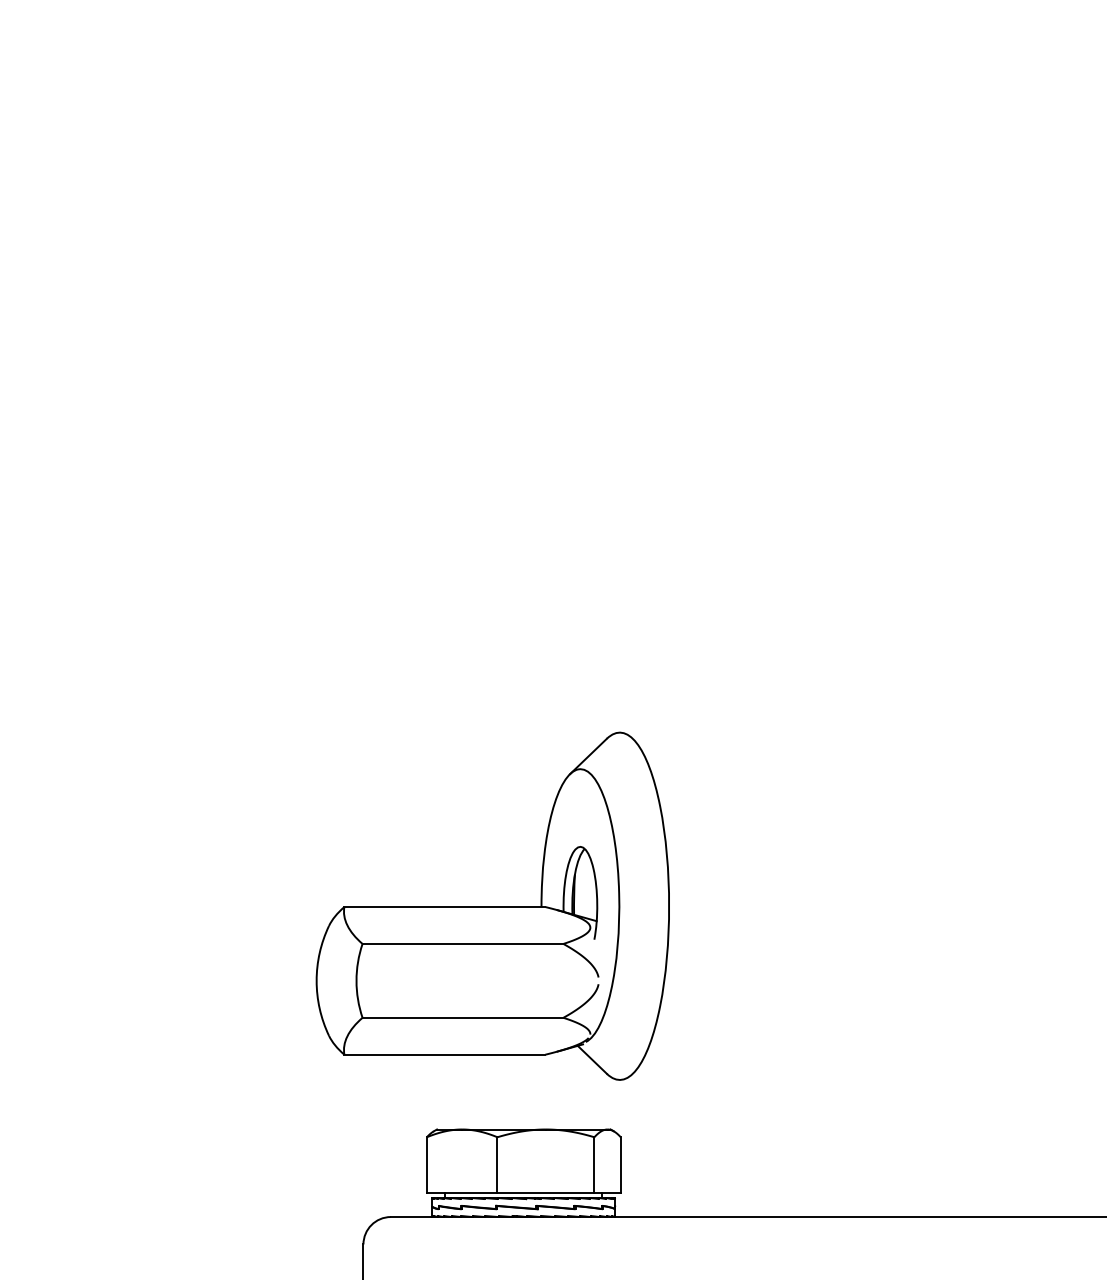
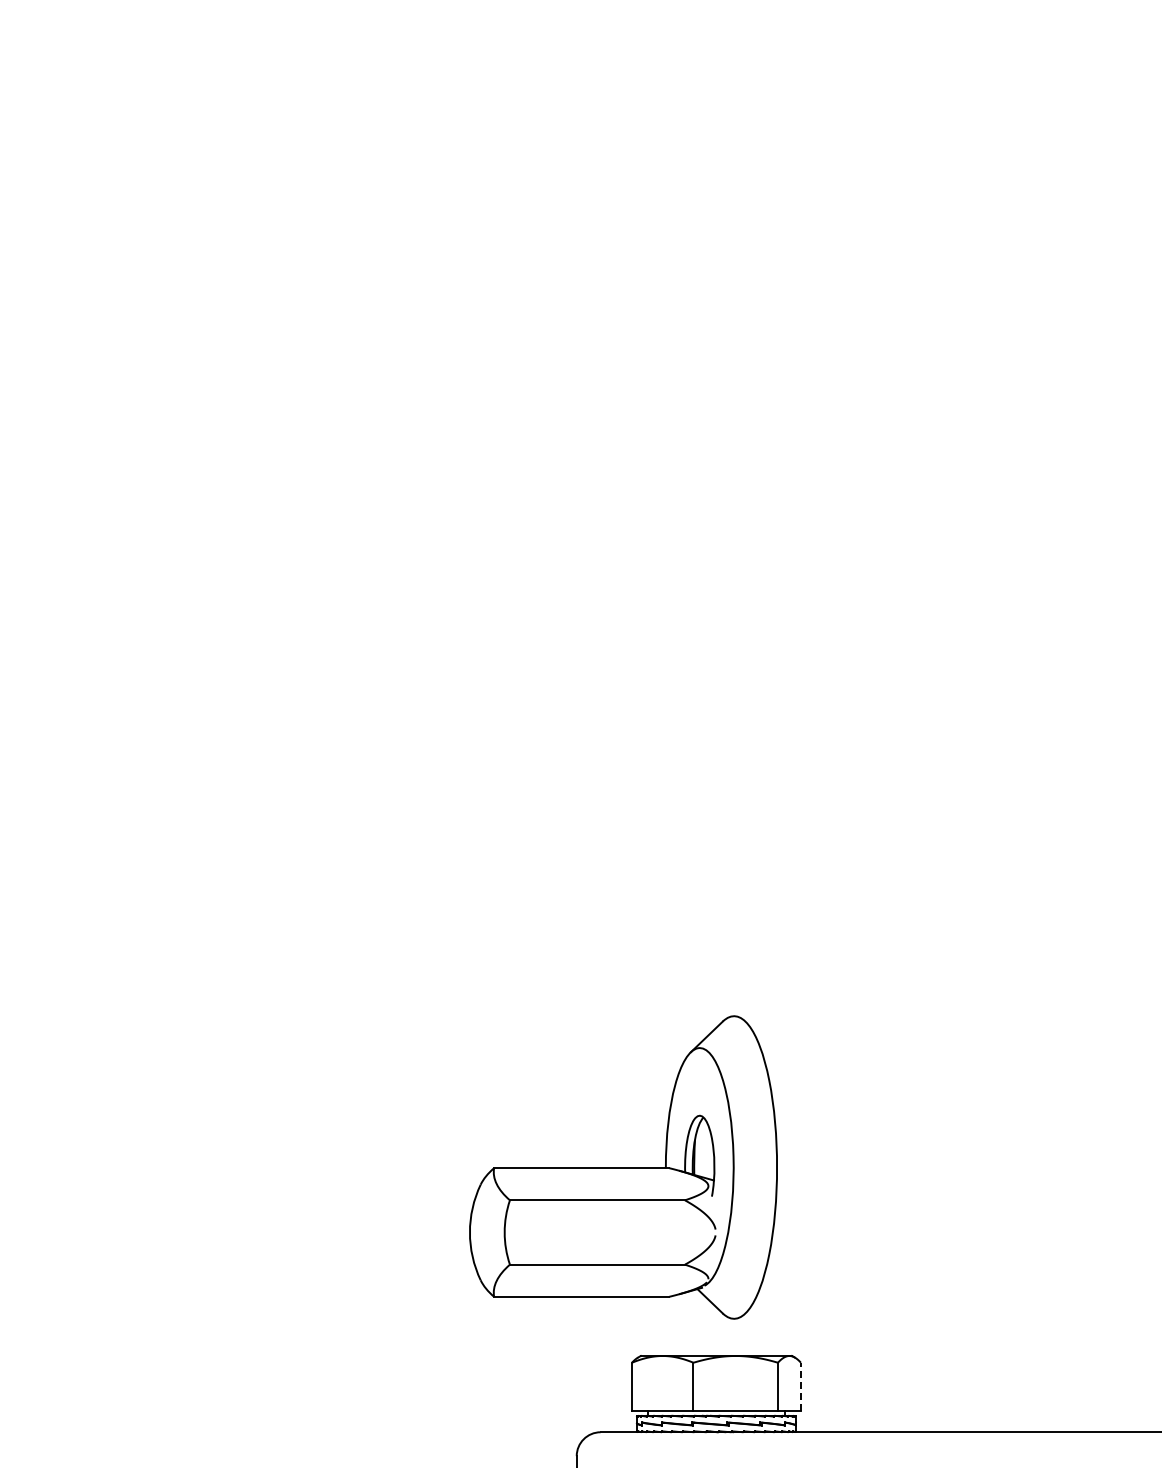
part: (492, 906) -> (623, 1167), moved
line: (620, 1164) -> (800, 1386), solid -> dashed

